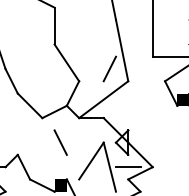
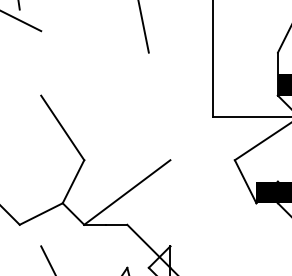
line: (54, 25) -> (41, 62), removed
line: (121, 50) -> (158, 106), removed
line: (109, 68) -> (137, 137), removed

